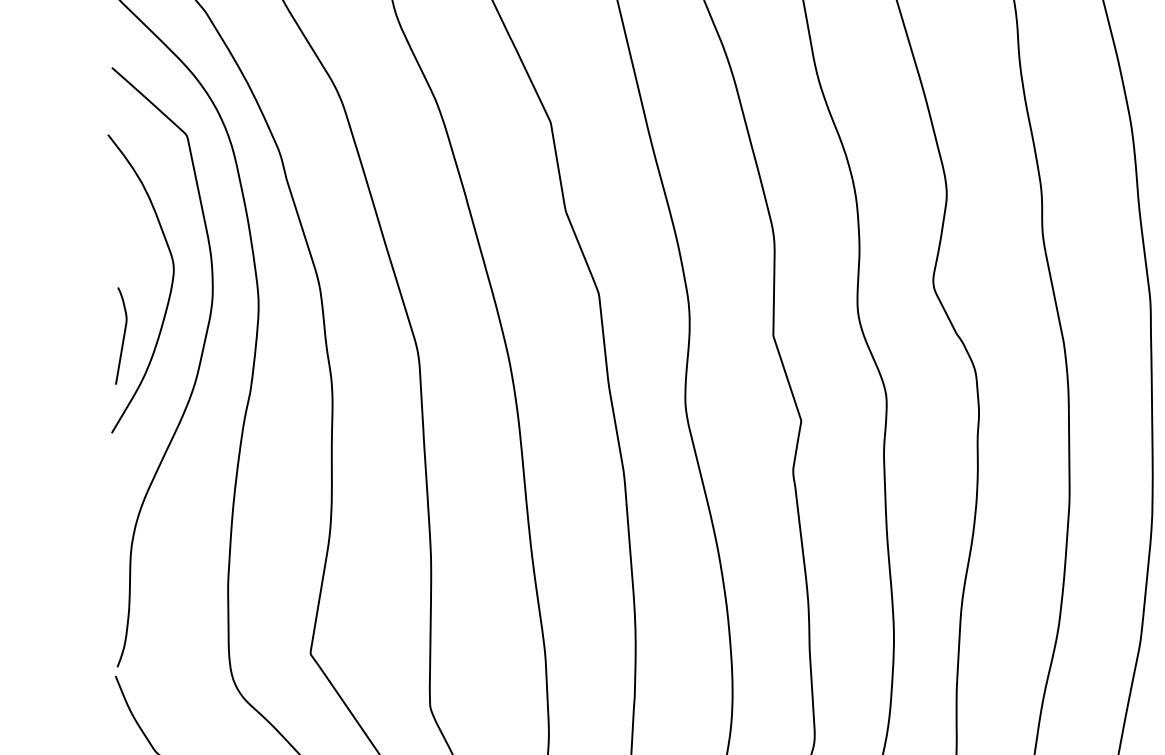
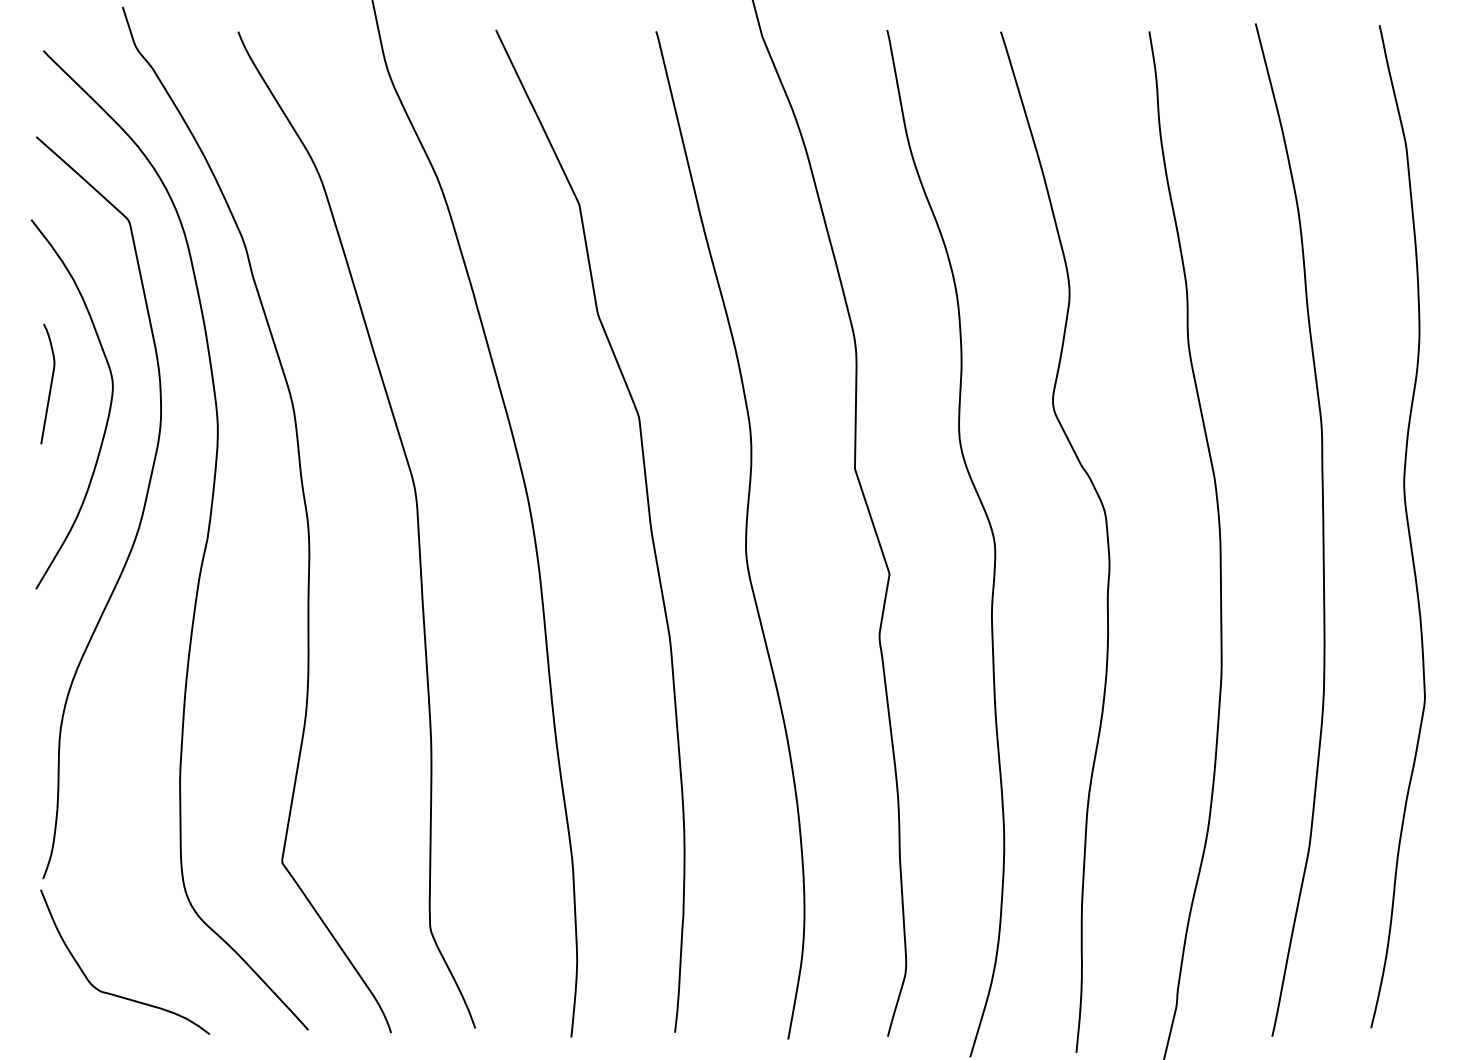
curve: (123, 335) -> (50, 383), moved

